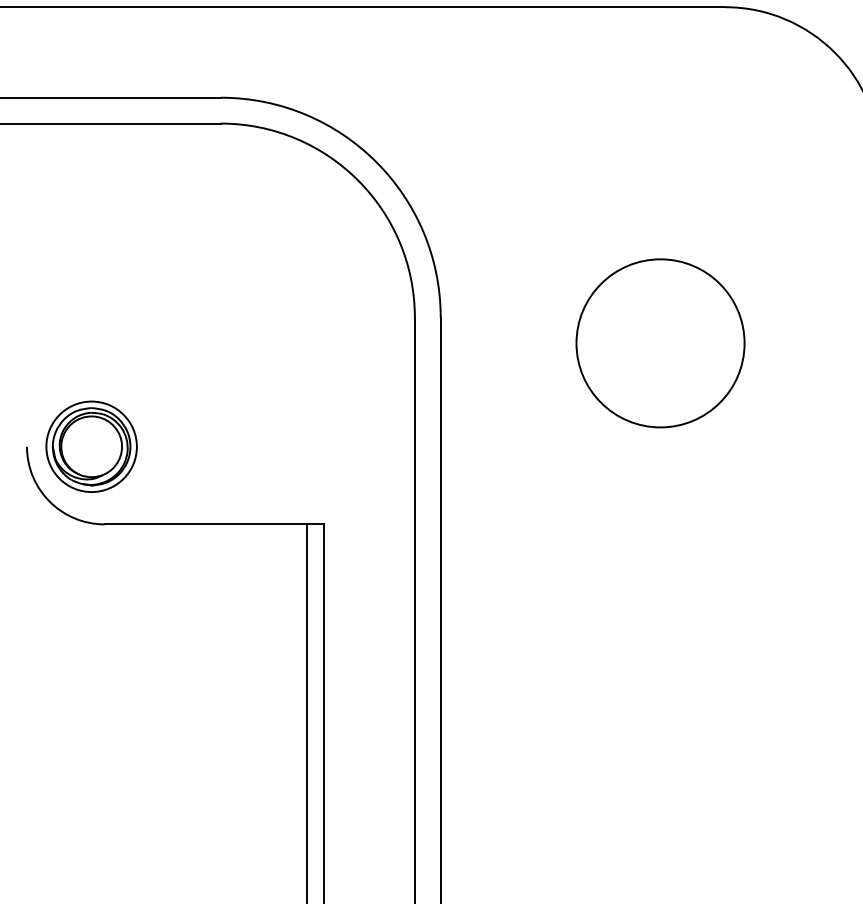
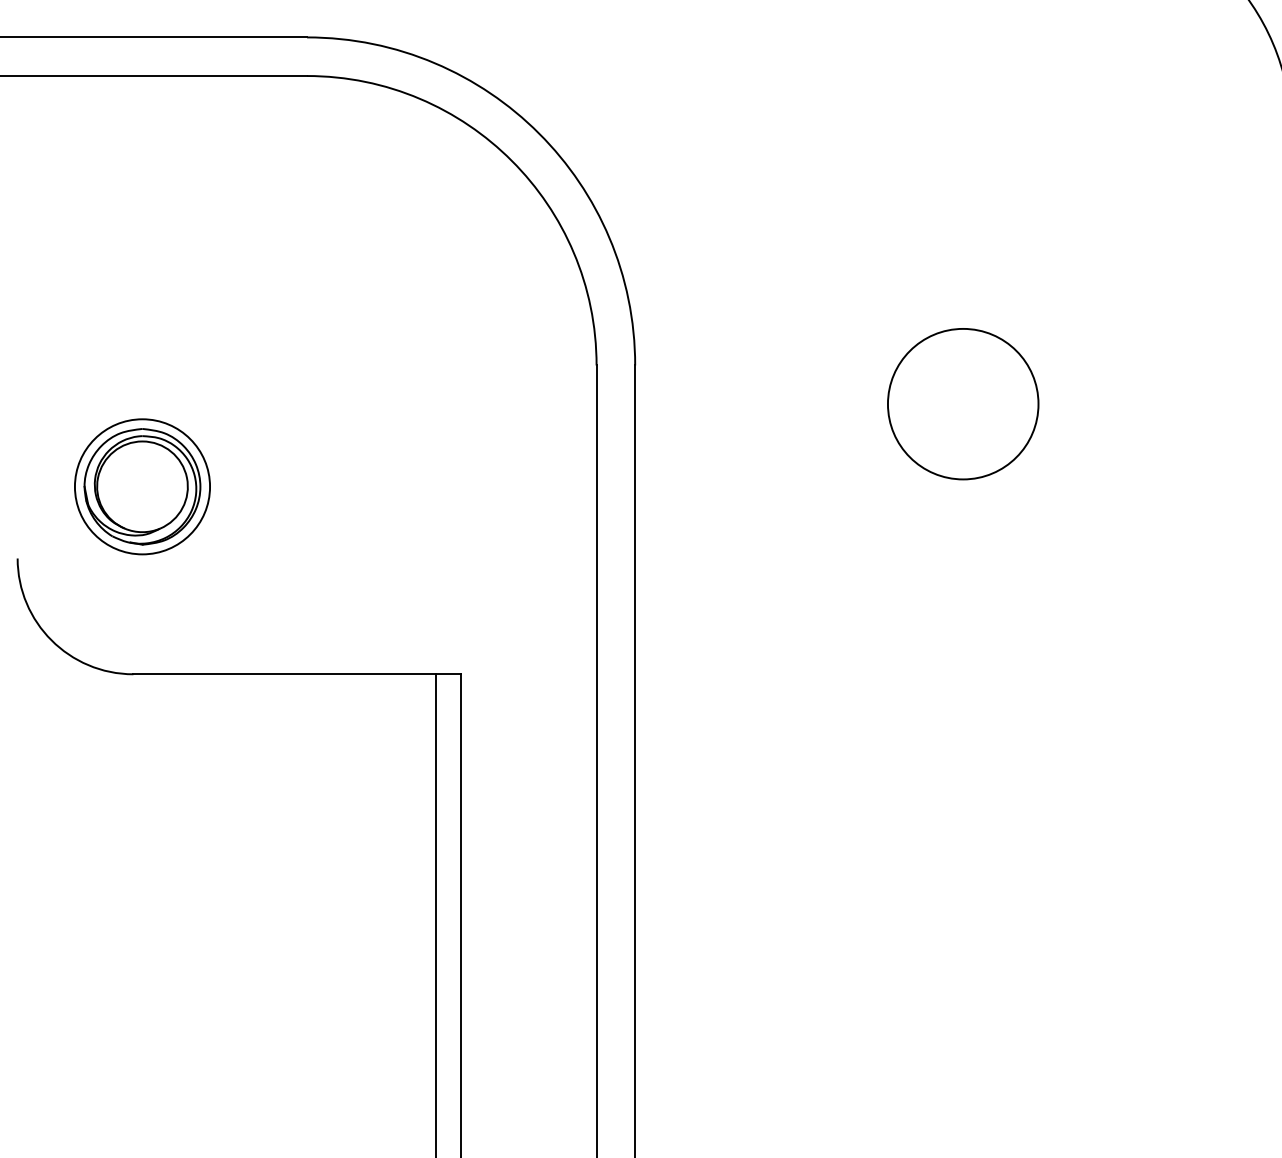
circle: (660, 343) -> (963, 404), size x0.6
part: (91, 446) -> (142, 486), moved

